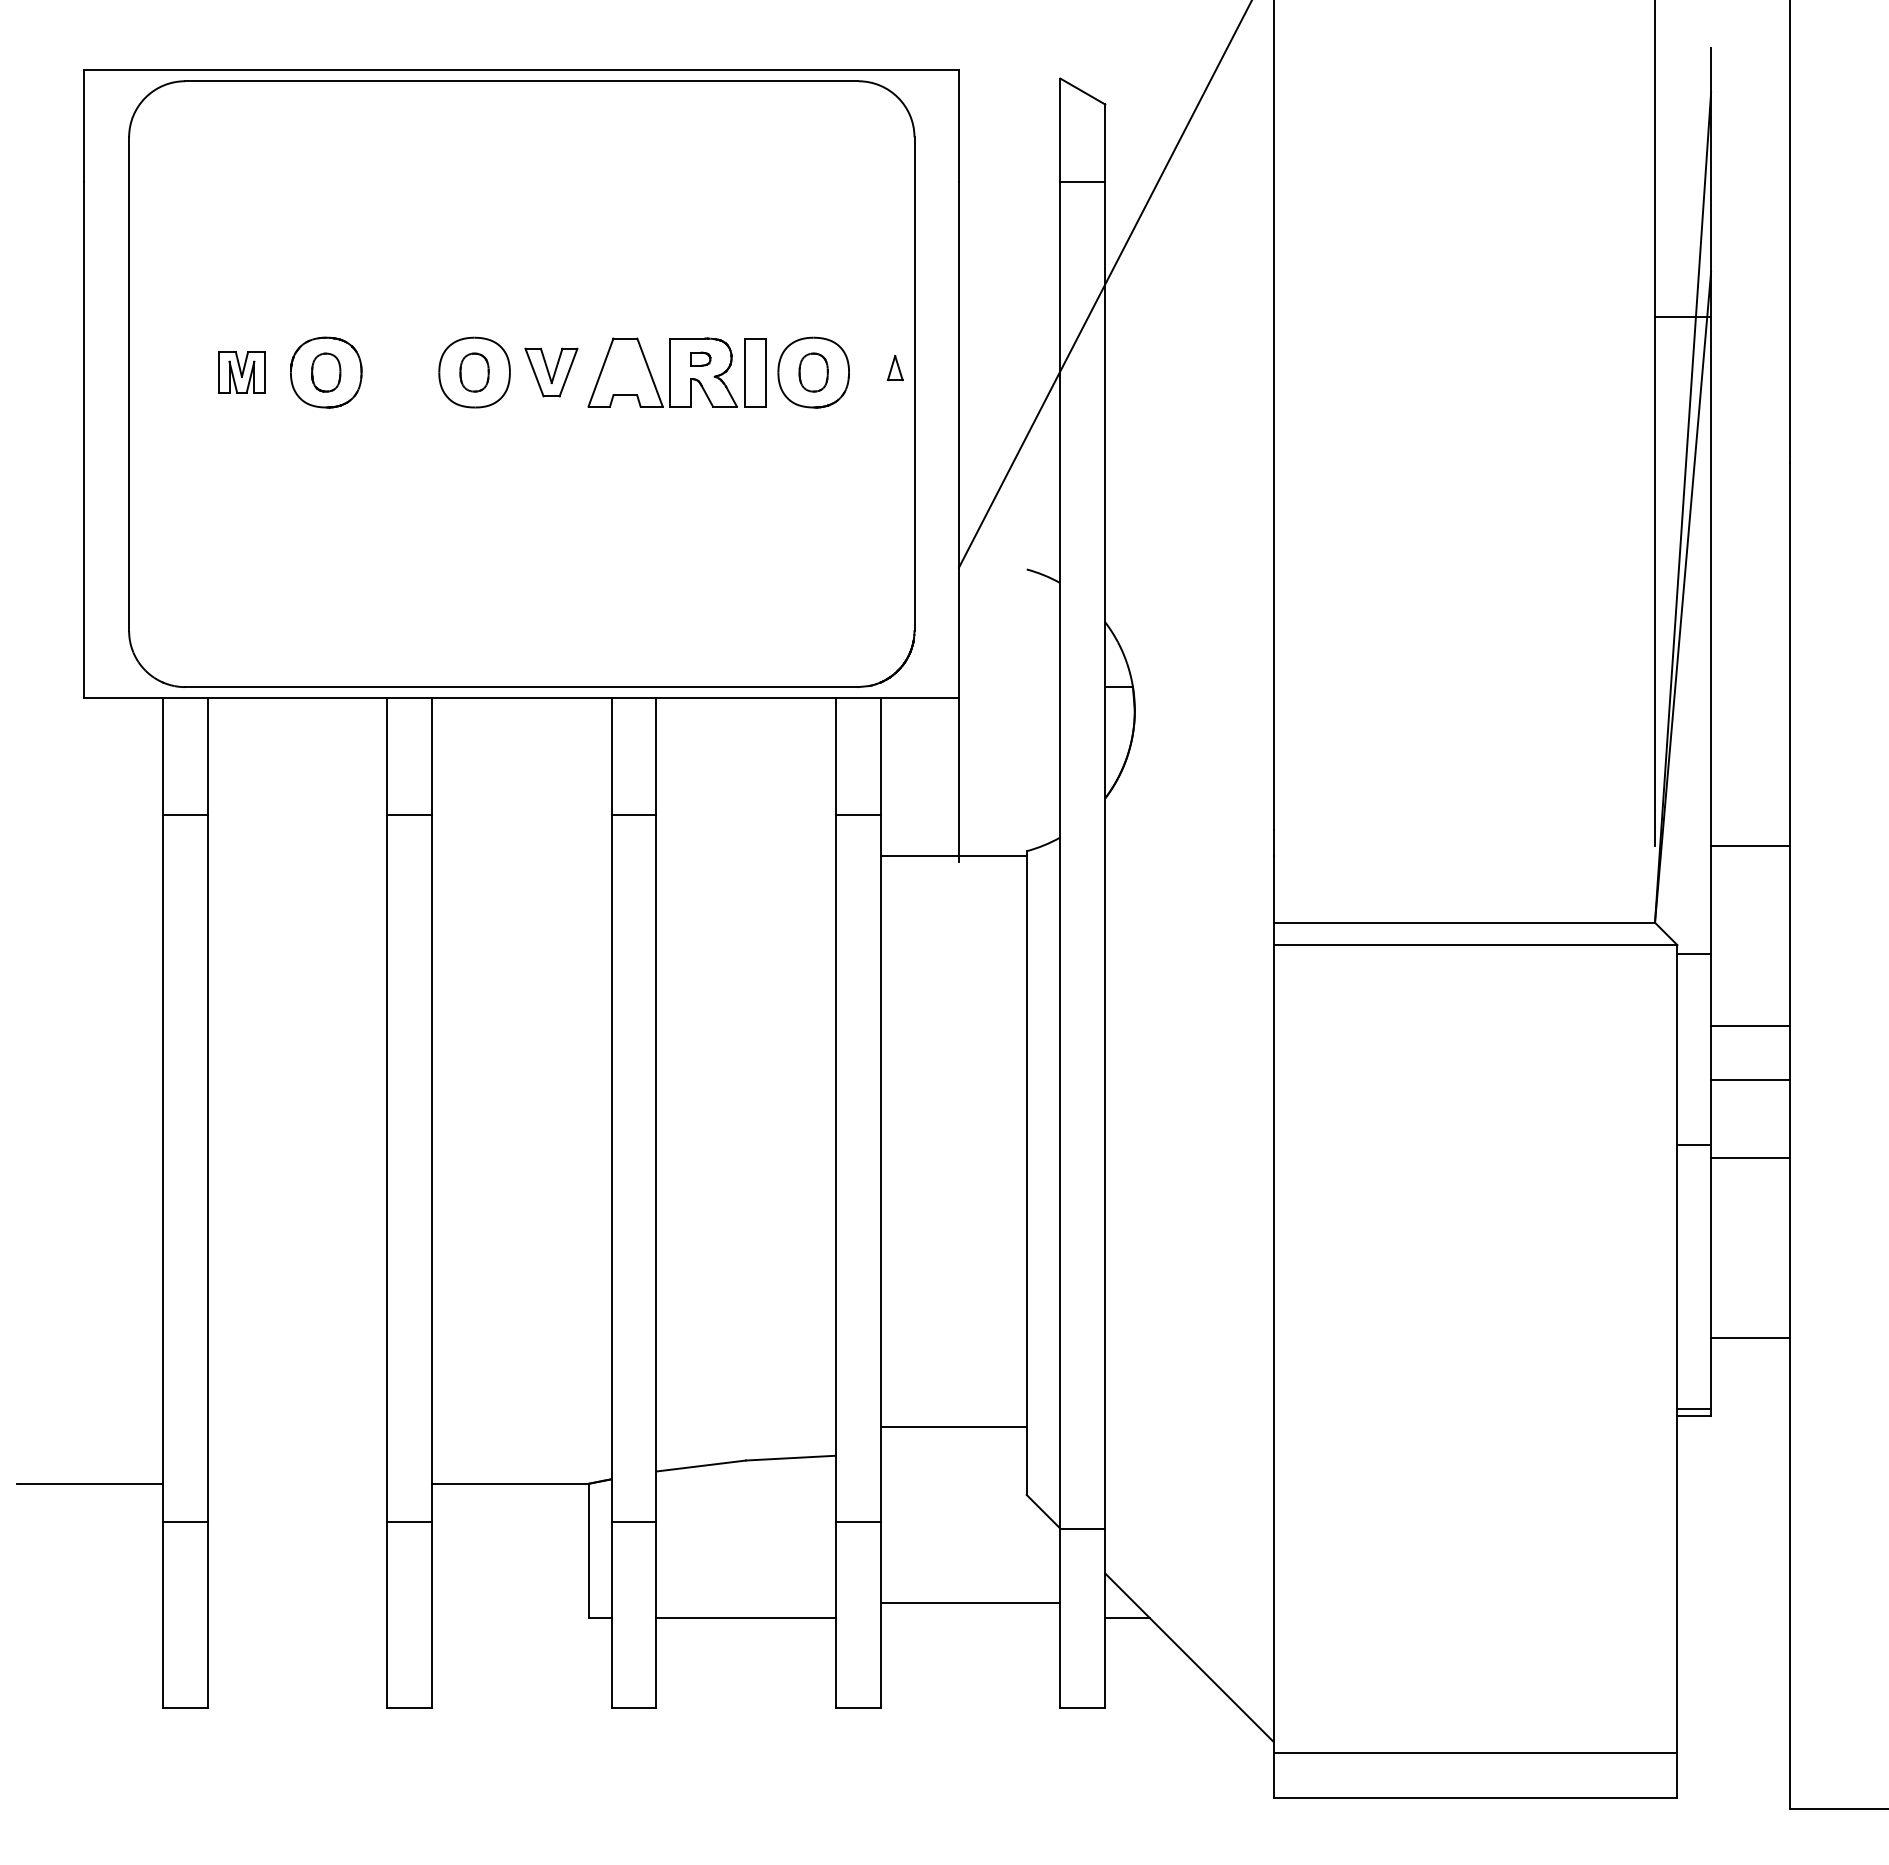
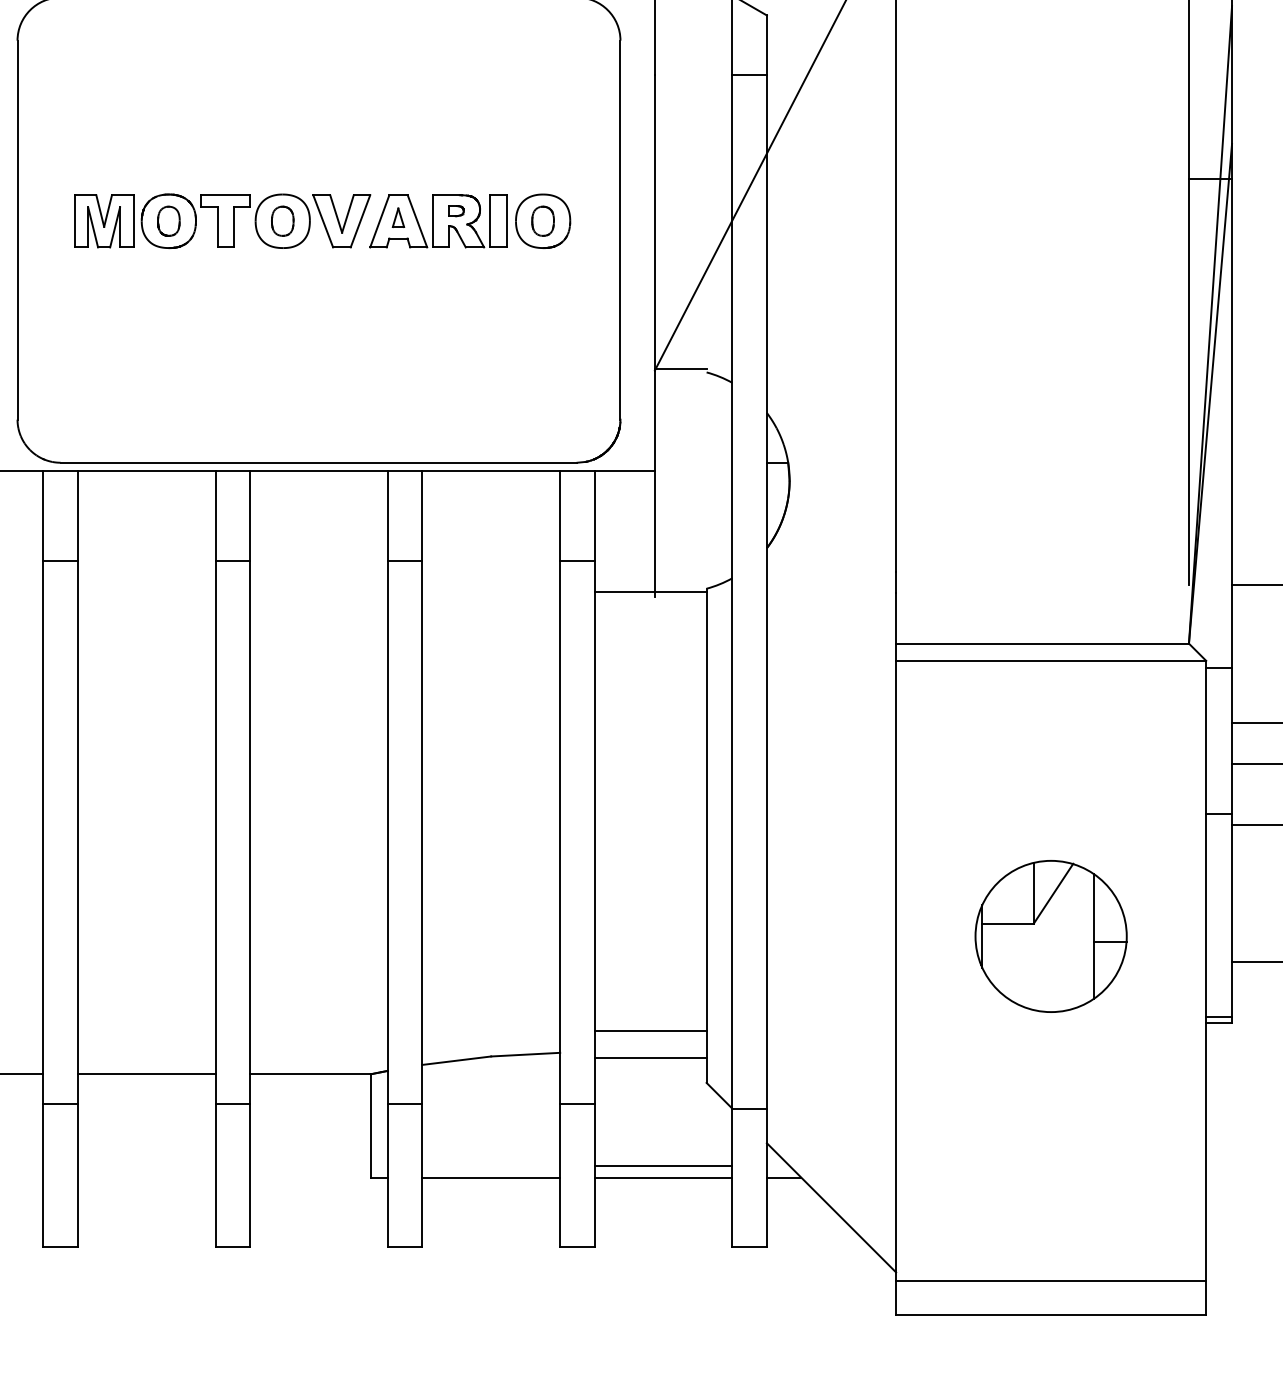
part: (895, 368) -> (398, 218), moved
part: (241, 372) -> (103, 221), size x1.67
part: (400, 372) -> (225, 221), added
part: (551, 372) -> (341, 221), size x1.43
line: (992, 564) -> (680, 368), added
part: (1475, 1303) -> (1051, 935), added
line: (953, 1462) -> (650, 1058), added
line: (297, 1483) -> (146, 1074), added
line: (970, 1618) -> (663, 1177), added

